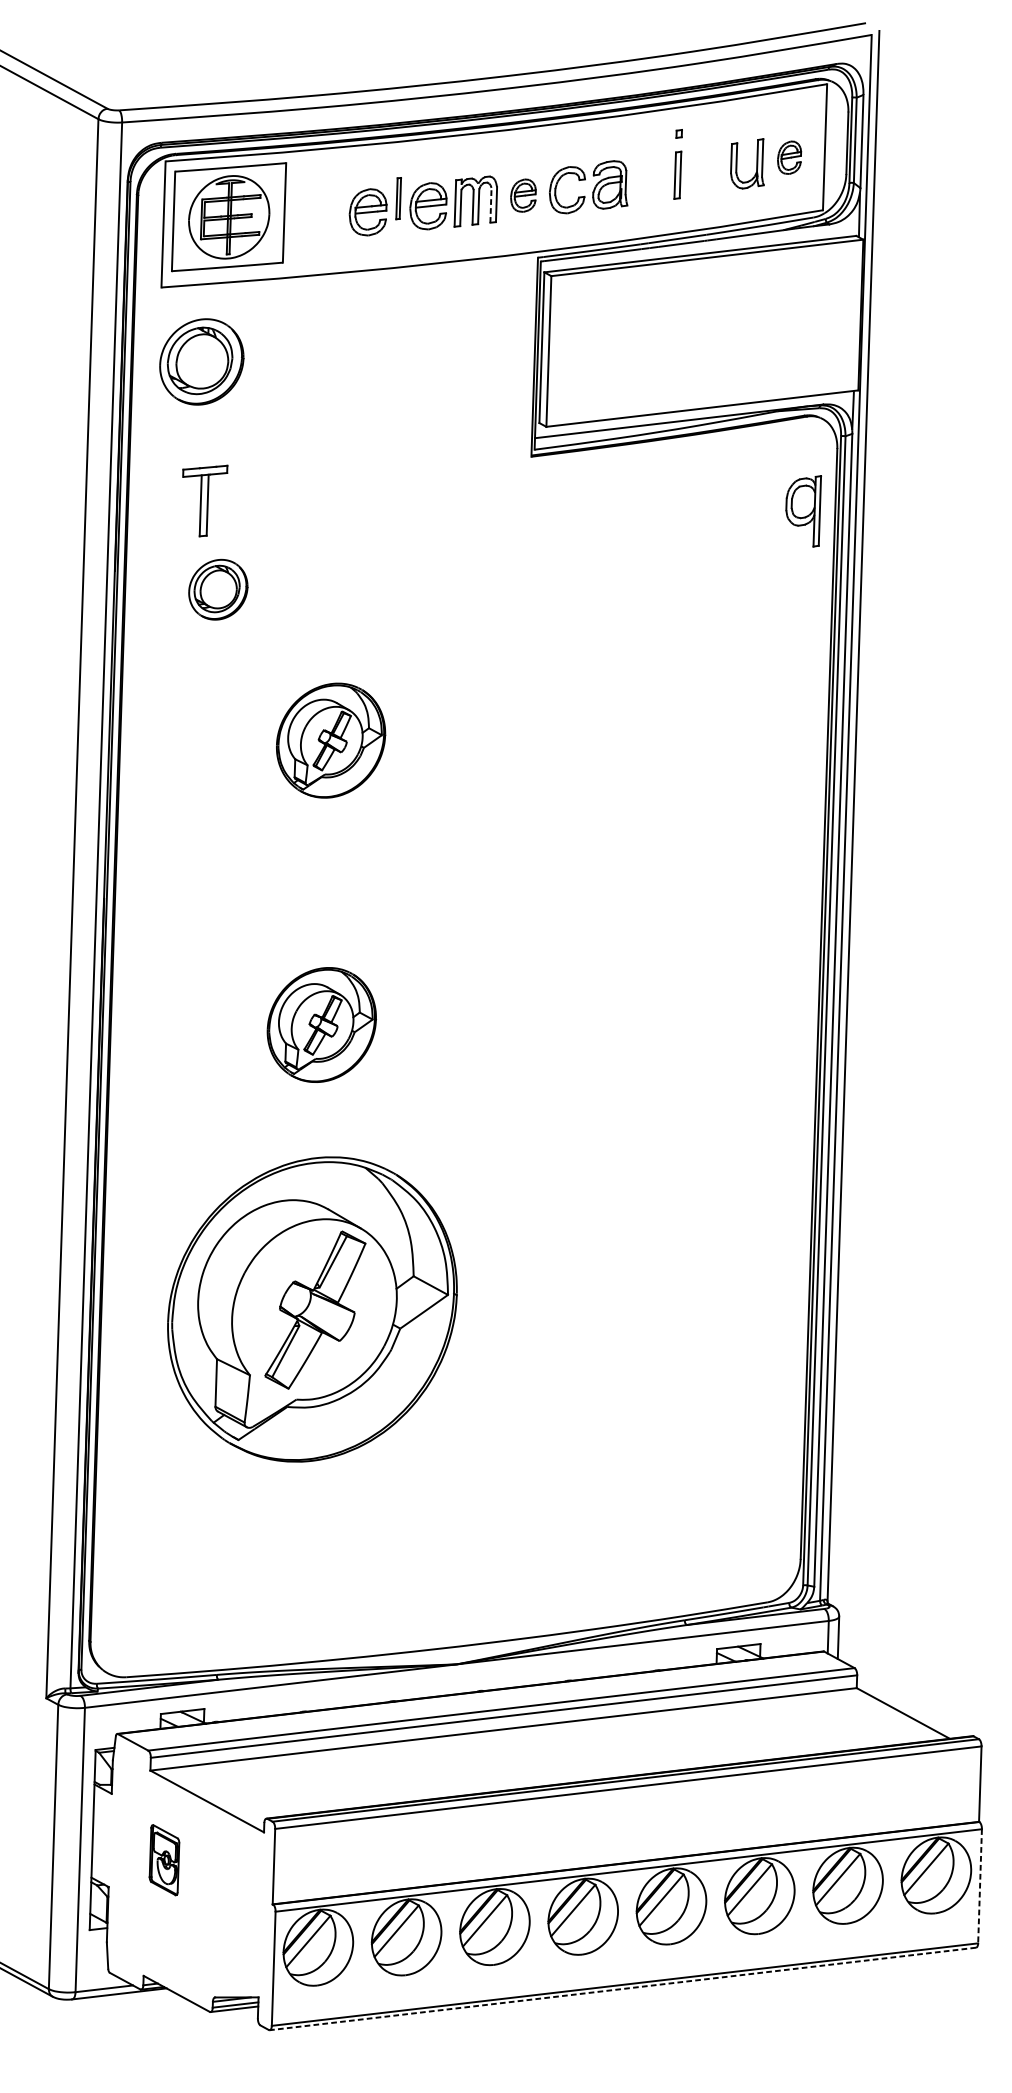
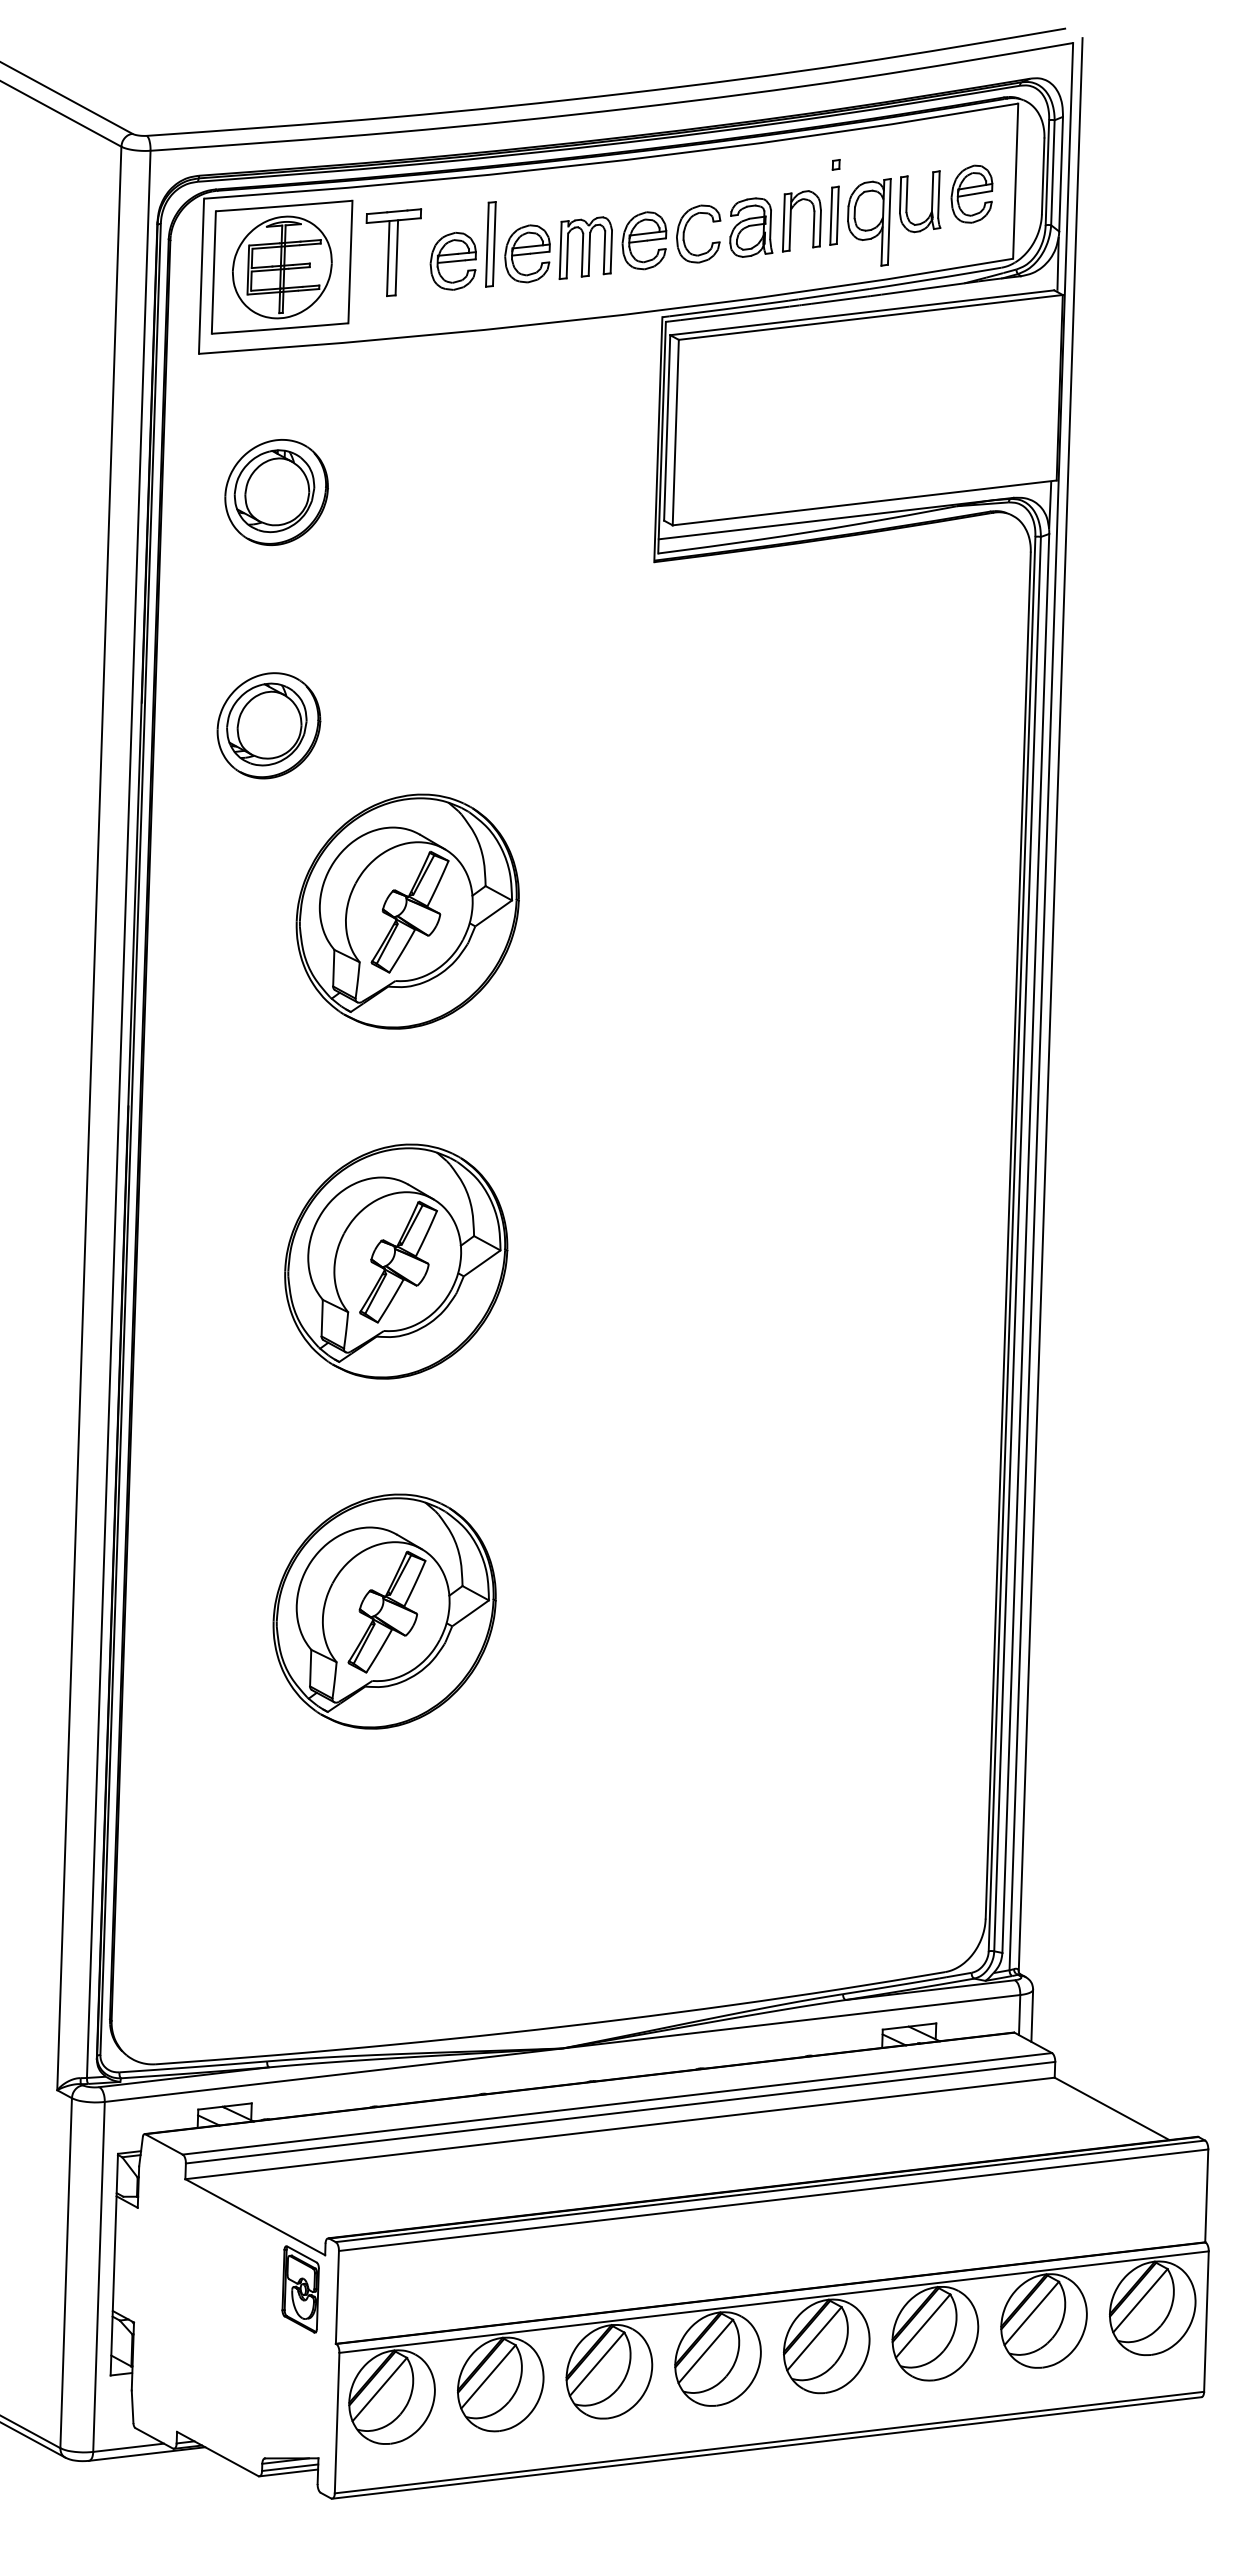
part: (789, 157) -> (971, 193), size x1.43
part: (642, 179) -> (791, 221), added
part: (523, 195) -> (644, 240), size x1.43
part: (398, 198) -> (490, 244), size x1.67
line: (490, 205) -> (604, 252), dashed -> solid
part: (201, 361) -> (276, 492), moved
part: (204, 500) -> (393, 252), moved
part: (803, 511) -> (869, 222), moved
part: (217, 589) -> (268, 725), size x1.43
part: (330, 740) -> (407, 911), size x1.67
part: (321, 1024) -> (396, 1261), size x1.67
part: (312, 1309) -> (384, 1611), size x0.62
part: (164, 1860) -> (300, 2289), moved
line: (980, 1887) -> (1206, 2322), dashed -> solid
line: (622, 1988) -> (766, 2447), dashed -> solid

